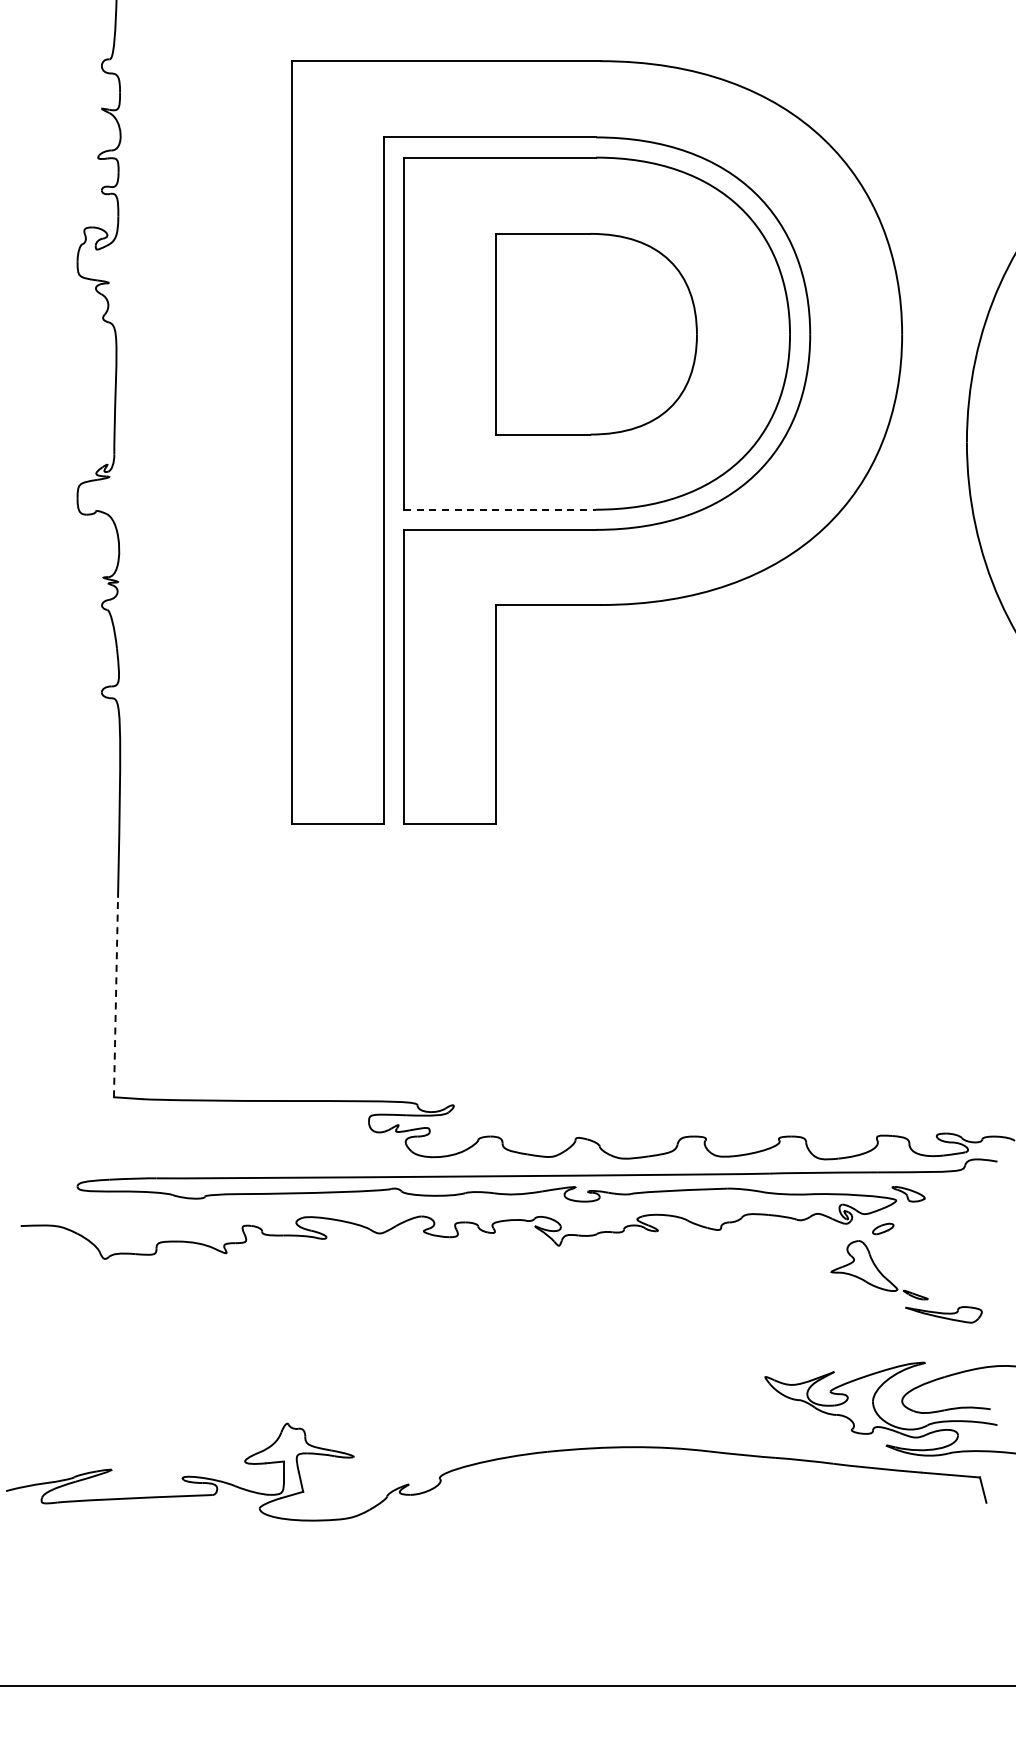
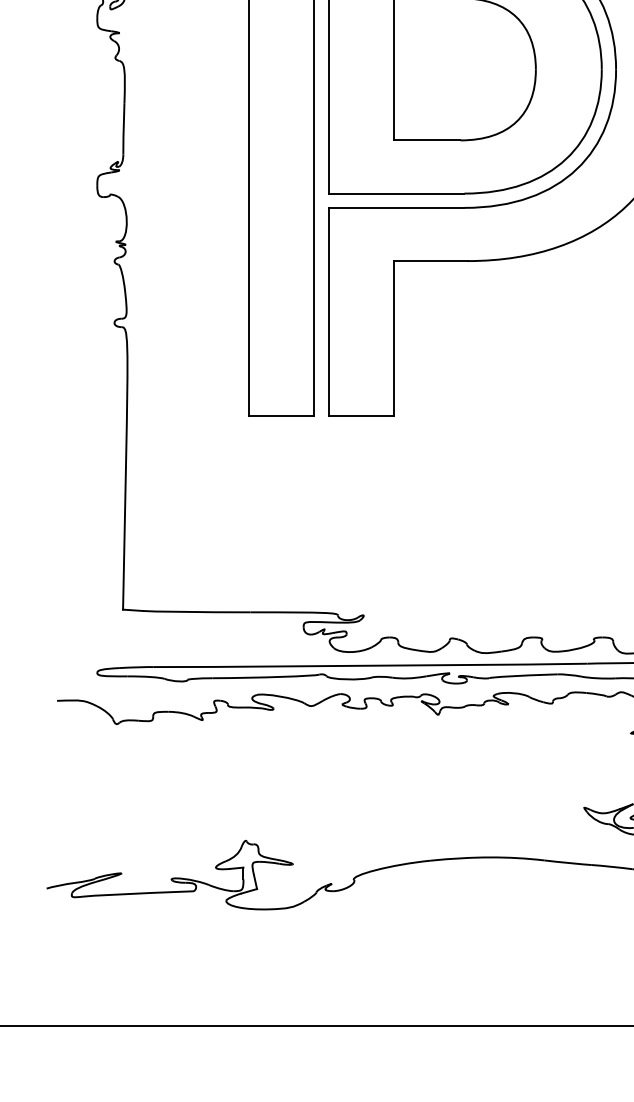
line: (500, 509) -> (396, 193), dashed -> solid
line: (116, 997) -> (124, 539), dashed -> solid

